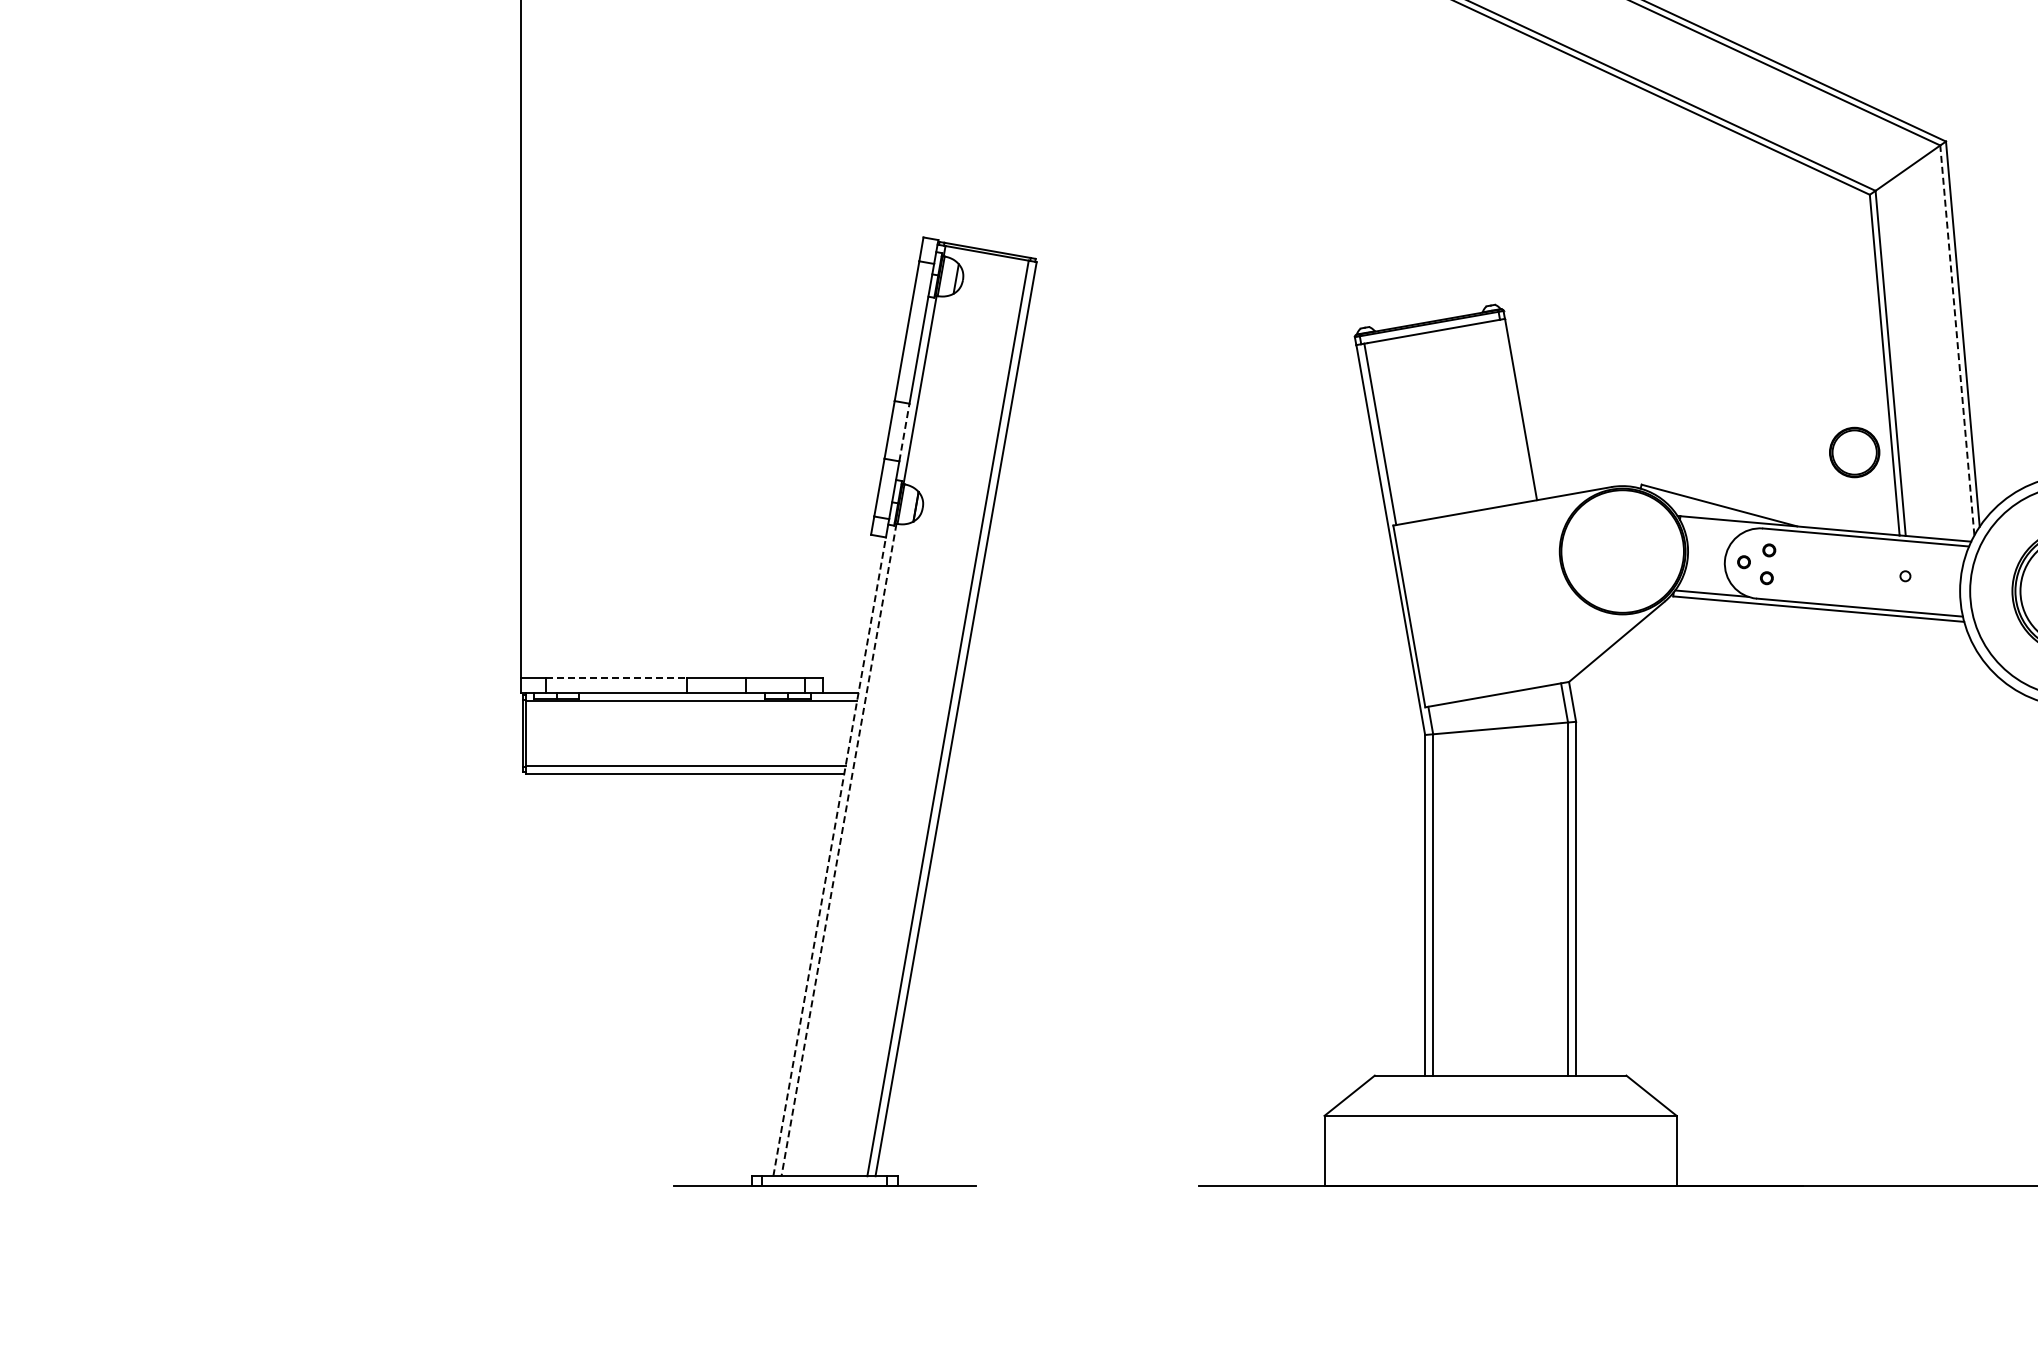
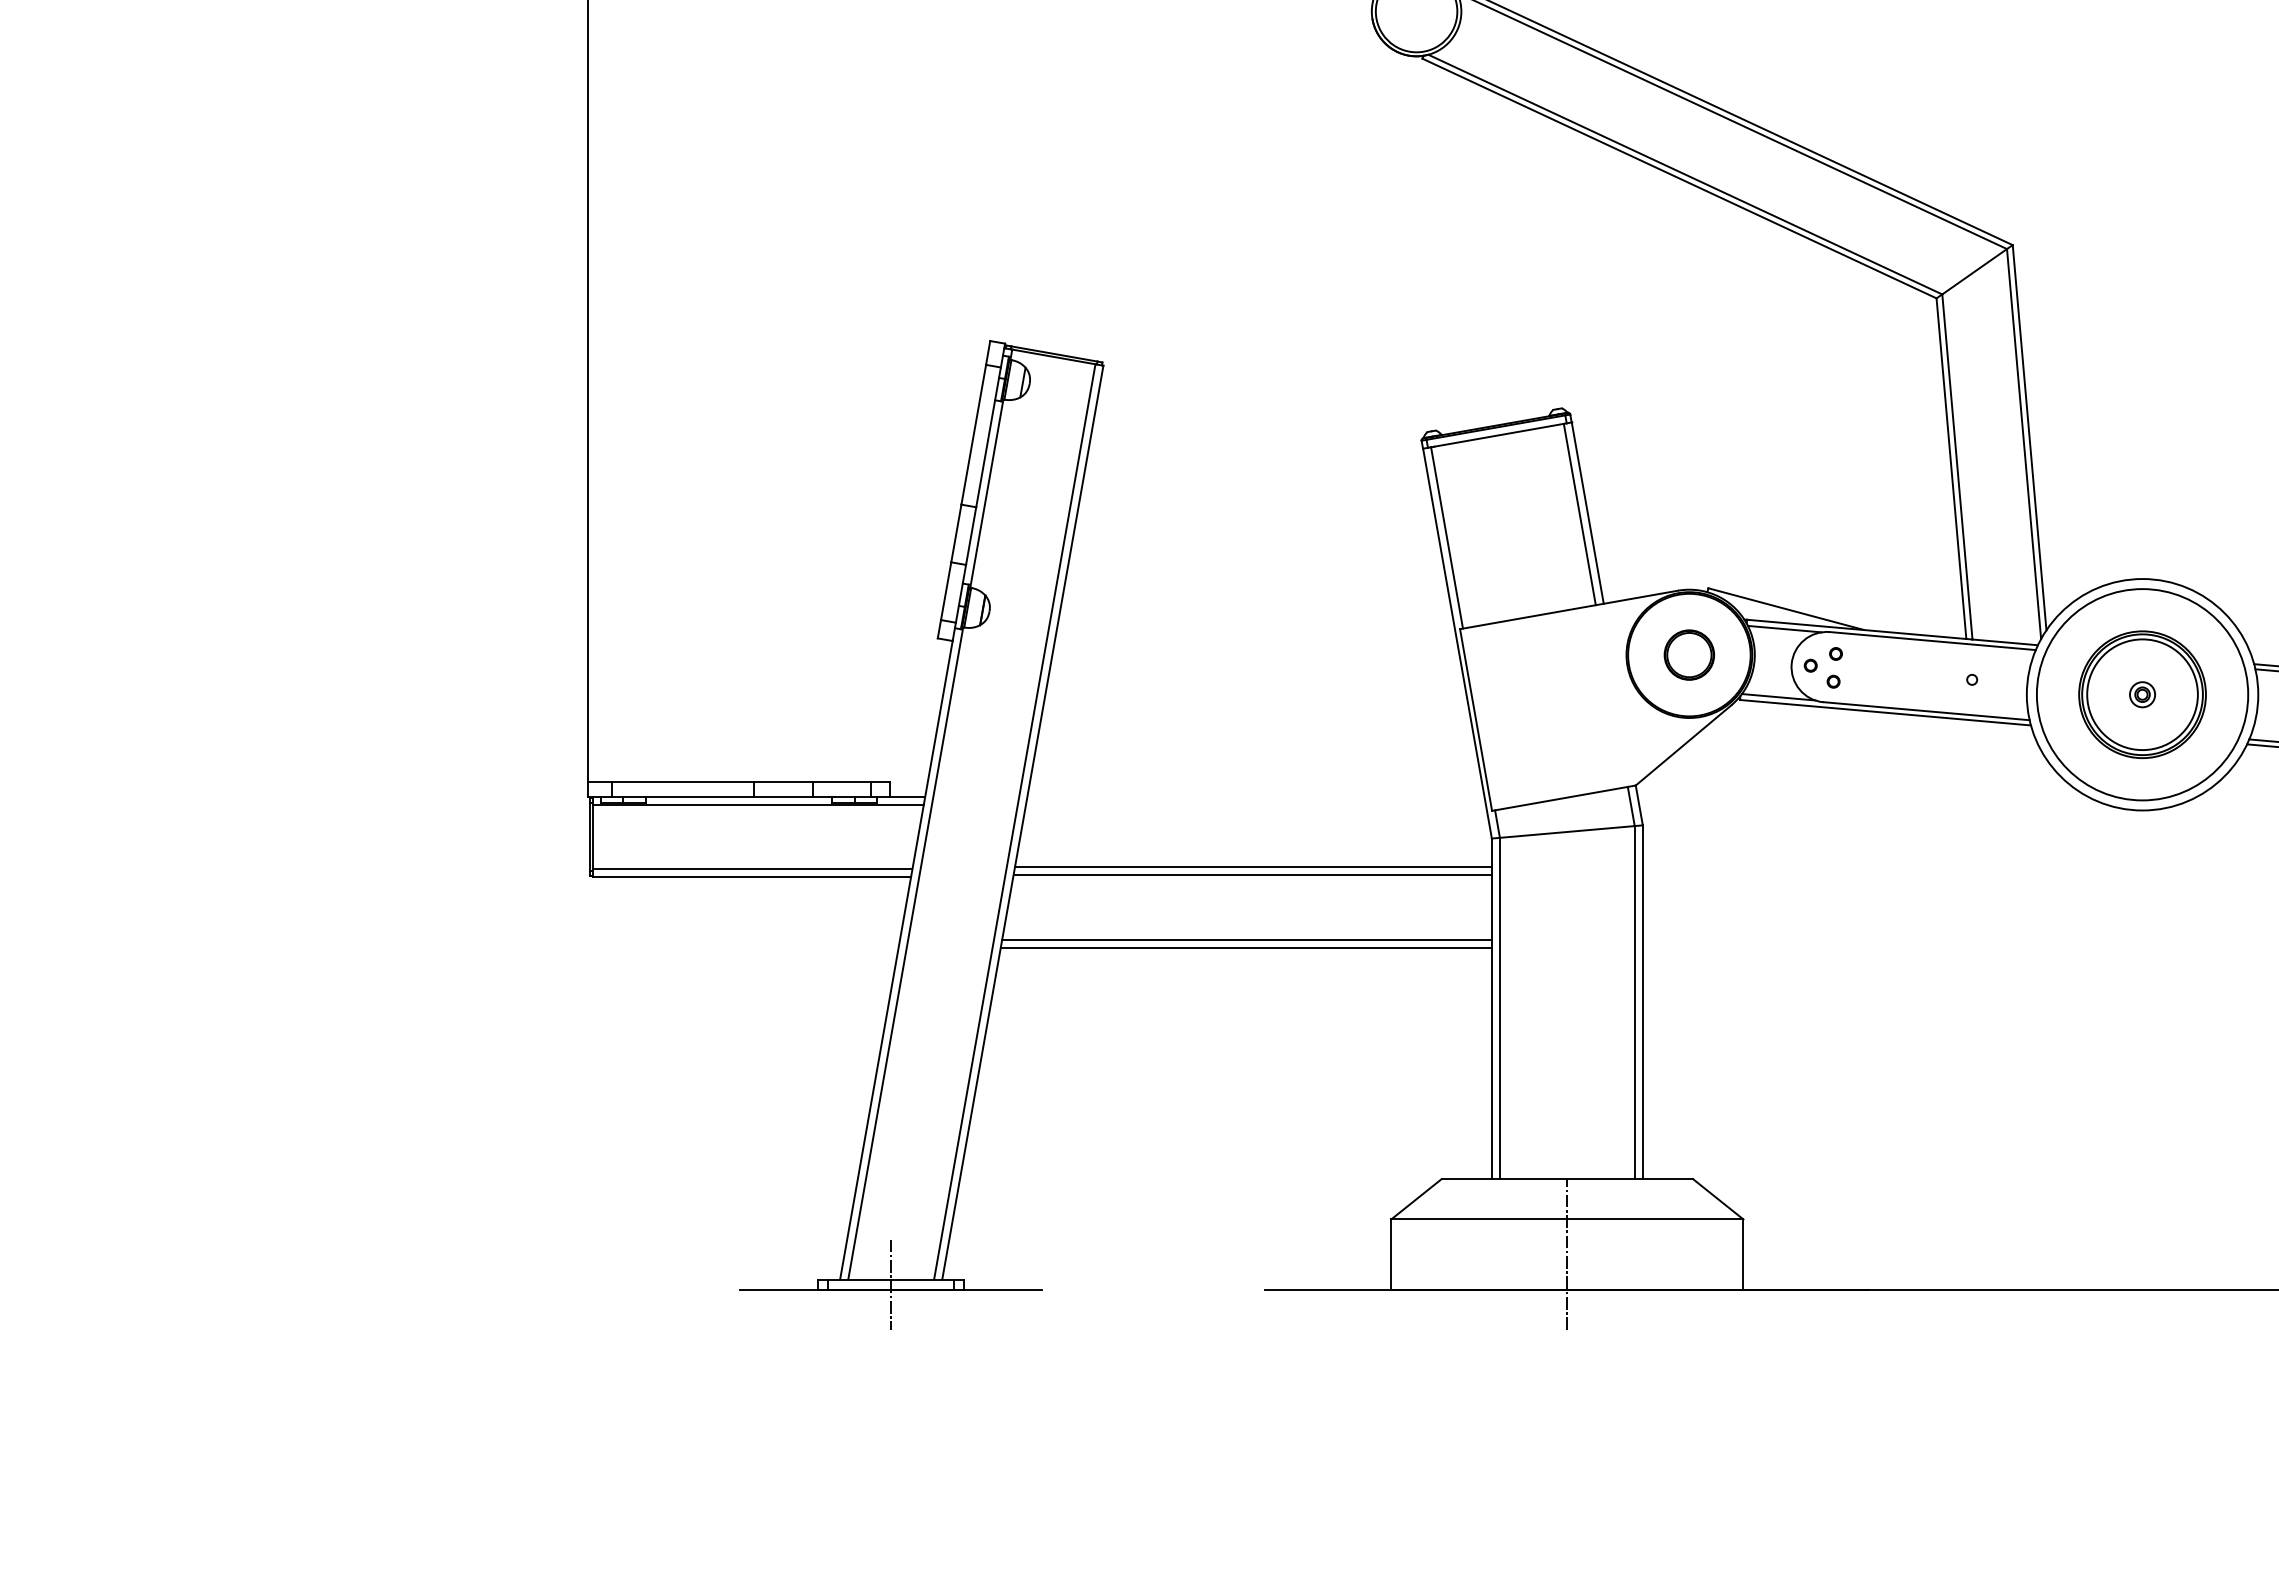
line: (1957, 340) -> (2024, 444), dashed -> solid
line: (1512, 410) -> (1579, 514), added
line: (904, 431) -> (971, 535), dashed -> solid
part: (1853, 451) -> (1688, 654), moved
line: (1717, 524) -> (1784, 628), added
line: (616, 677) -> (683, 781), dashed -> solid
line: (1185, 763) -> (1252, 867), added
line: (1185, 771) -> (1252, 875), added
line: (1179, 835) -> (1246, 939), added
line: (1178, 843) -> (1245, 947), added
line: (838, 850) -> (905, 954), dashed -> solid
line: (829, 855) -> (896, 959), dashed -> solid
line: (1500, 1150) -> (1567, 1254), added
line: (824, 1180) -> (891, 1284), added

